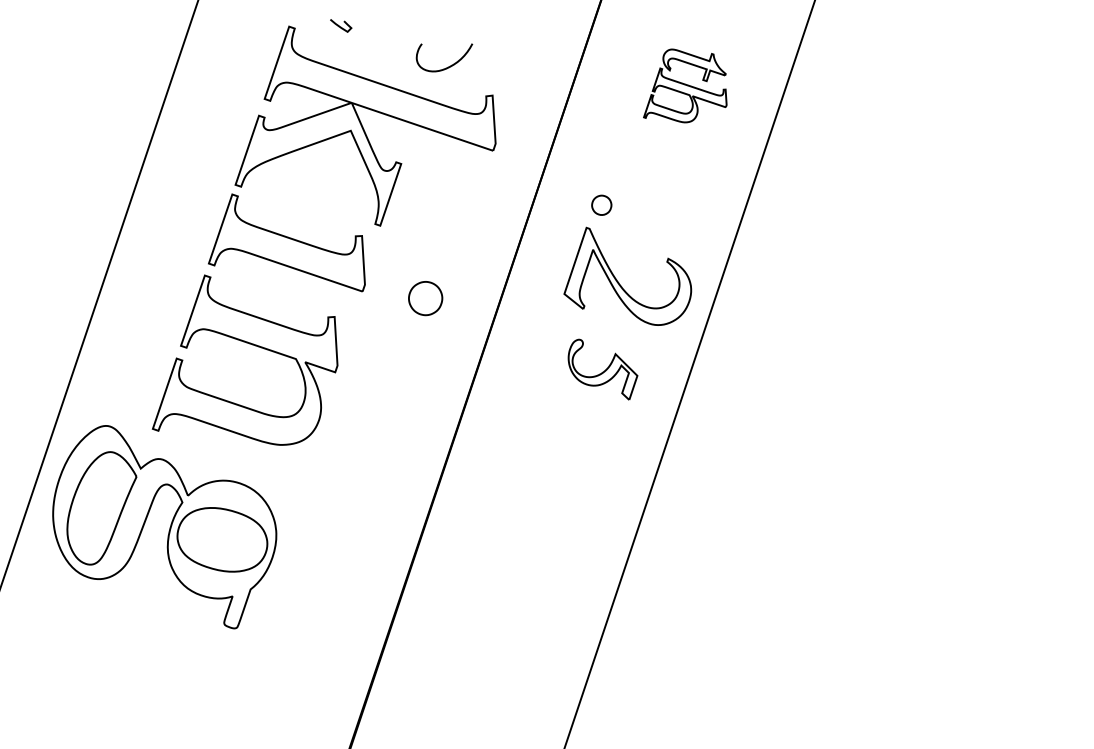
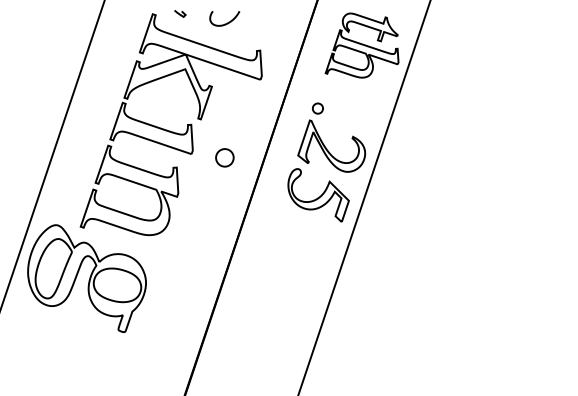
curve: (451, 63) -> (228, 21), moved
part: (684, 85) -> (361, 45), size x1.67
part: (602, 369) -> (318, 195), size x1.67

